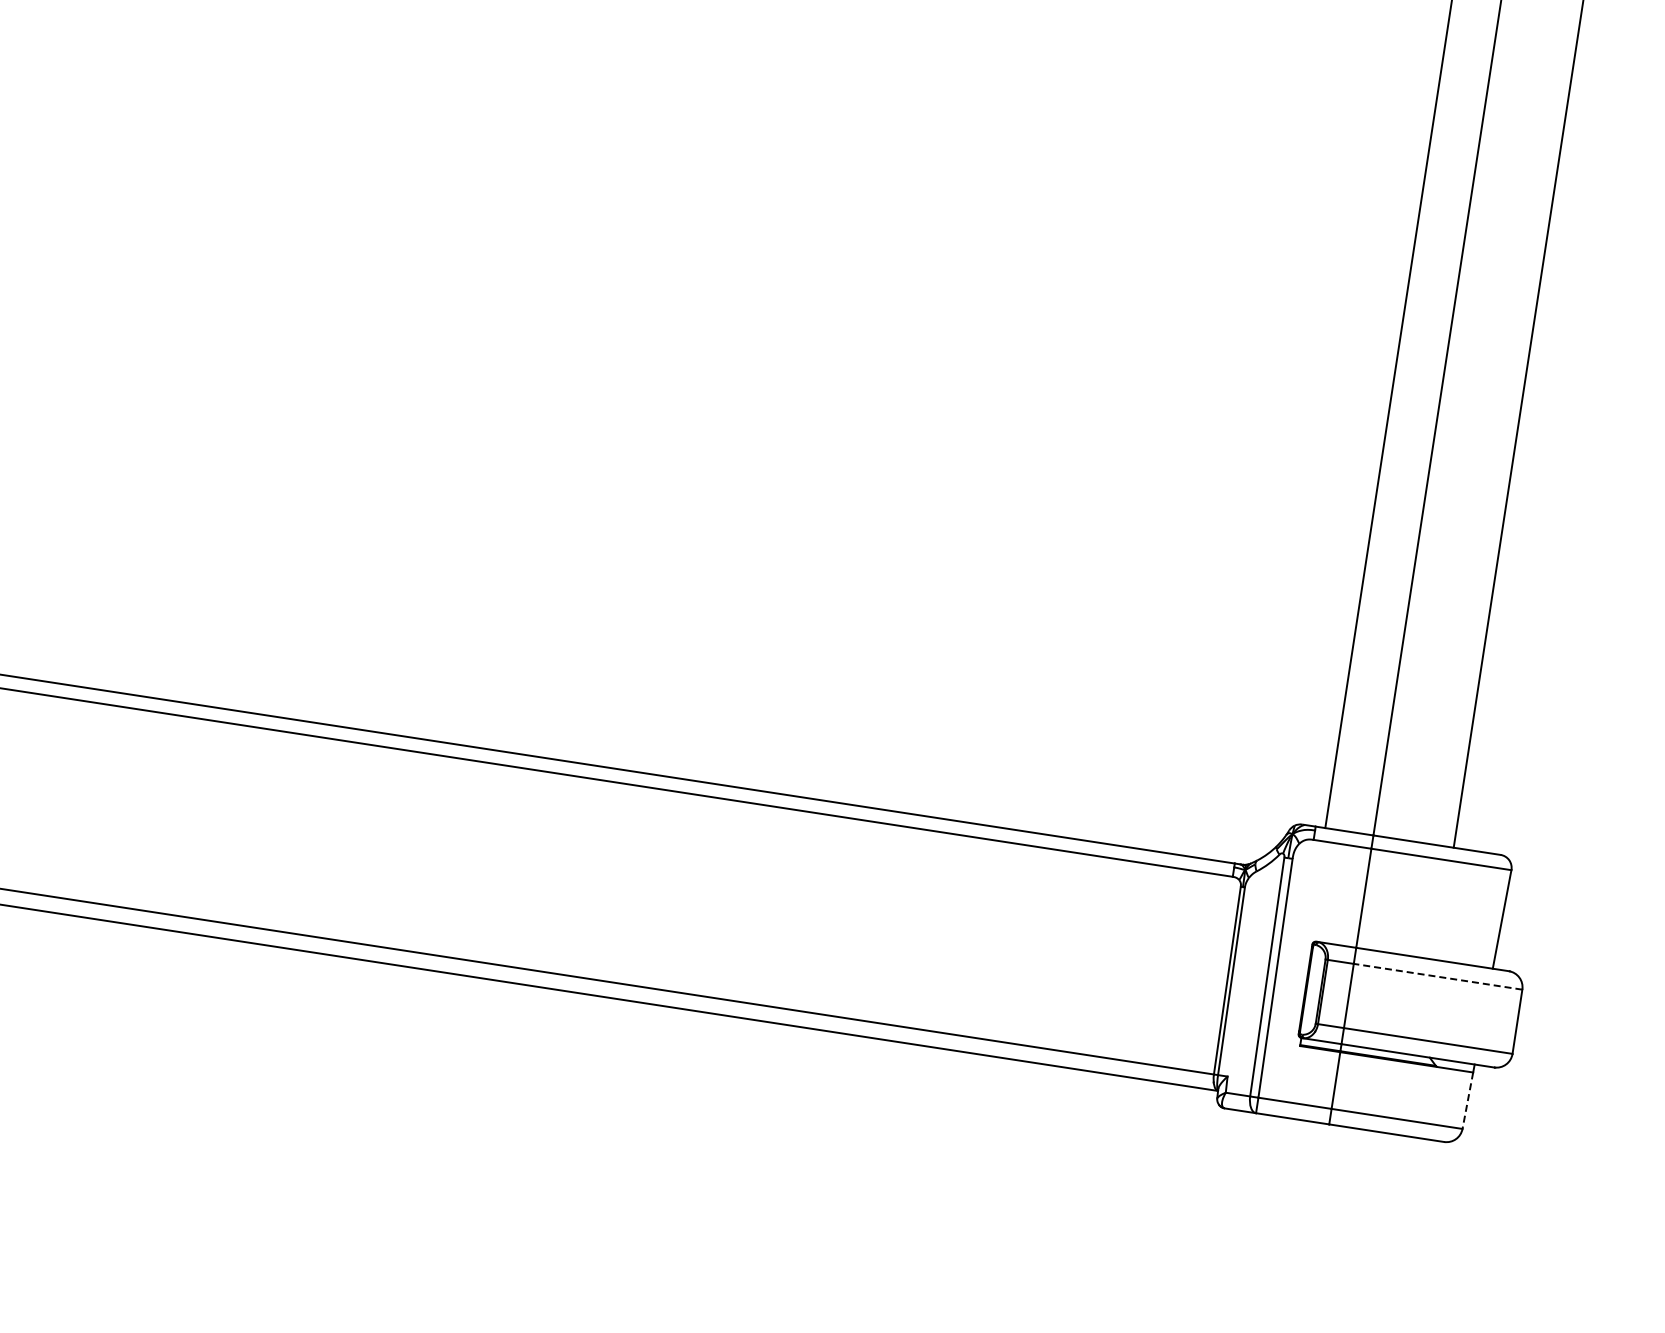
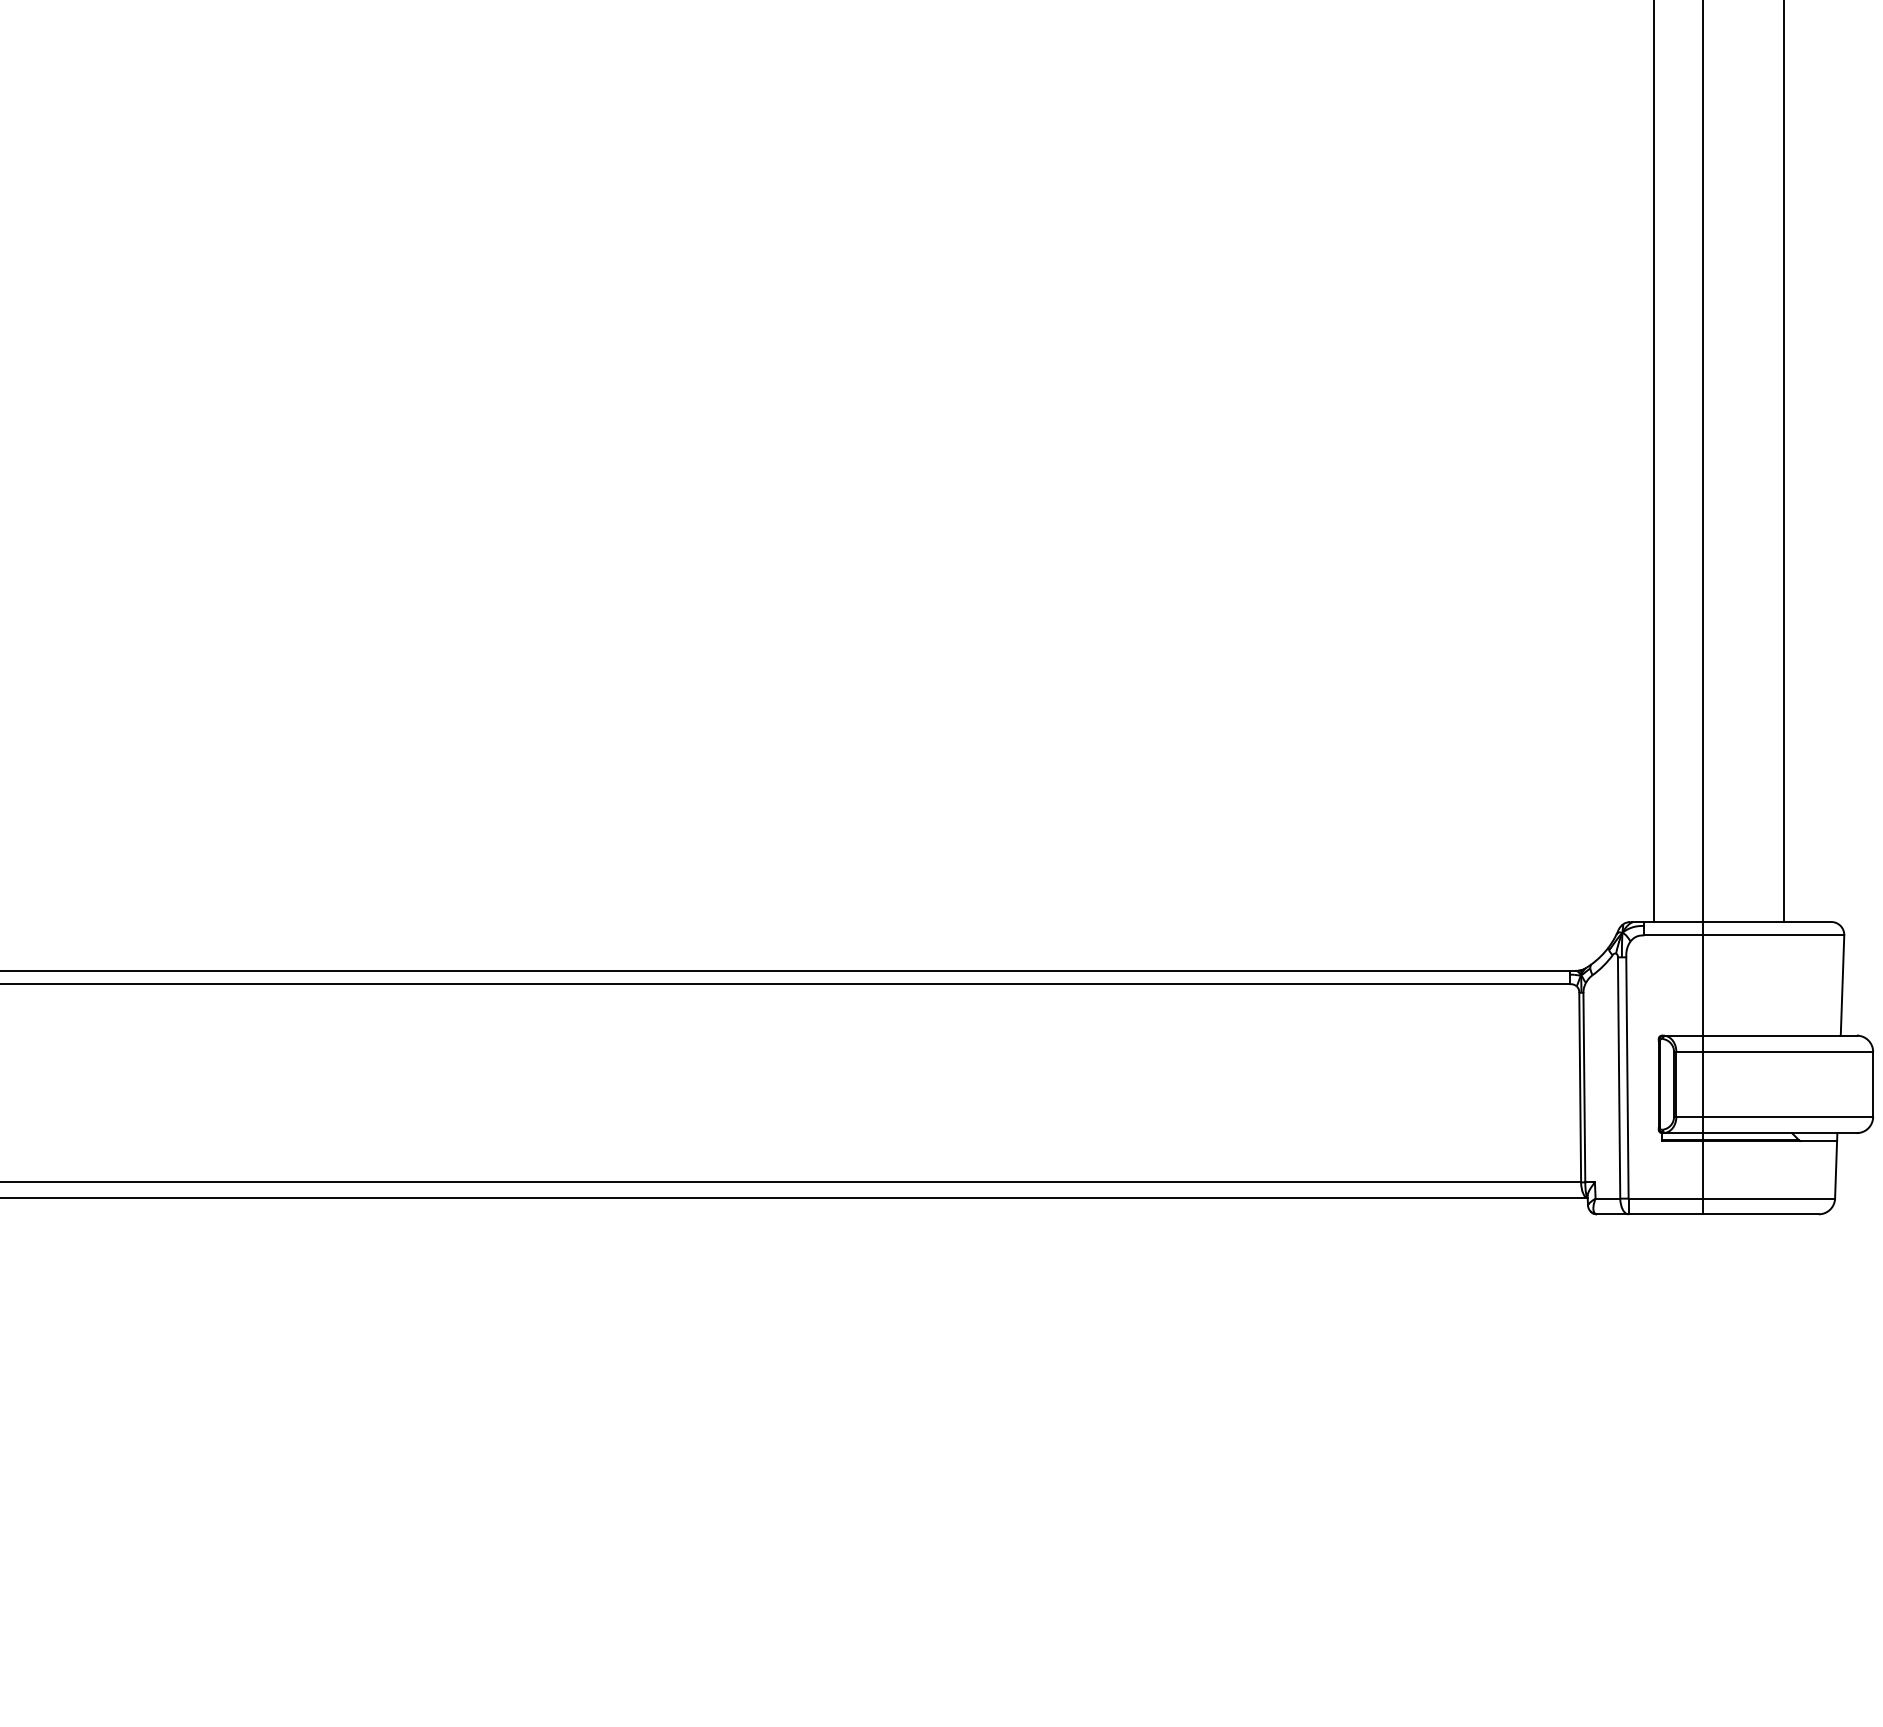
line: (1437, 976) -> (1787, 1051), dashed -> solid
line: (1468, 1100) -> (1836, 1169), dashed -> solid

